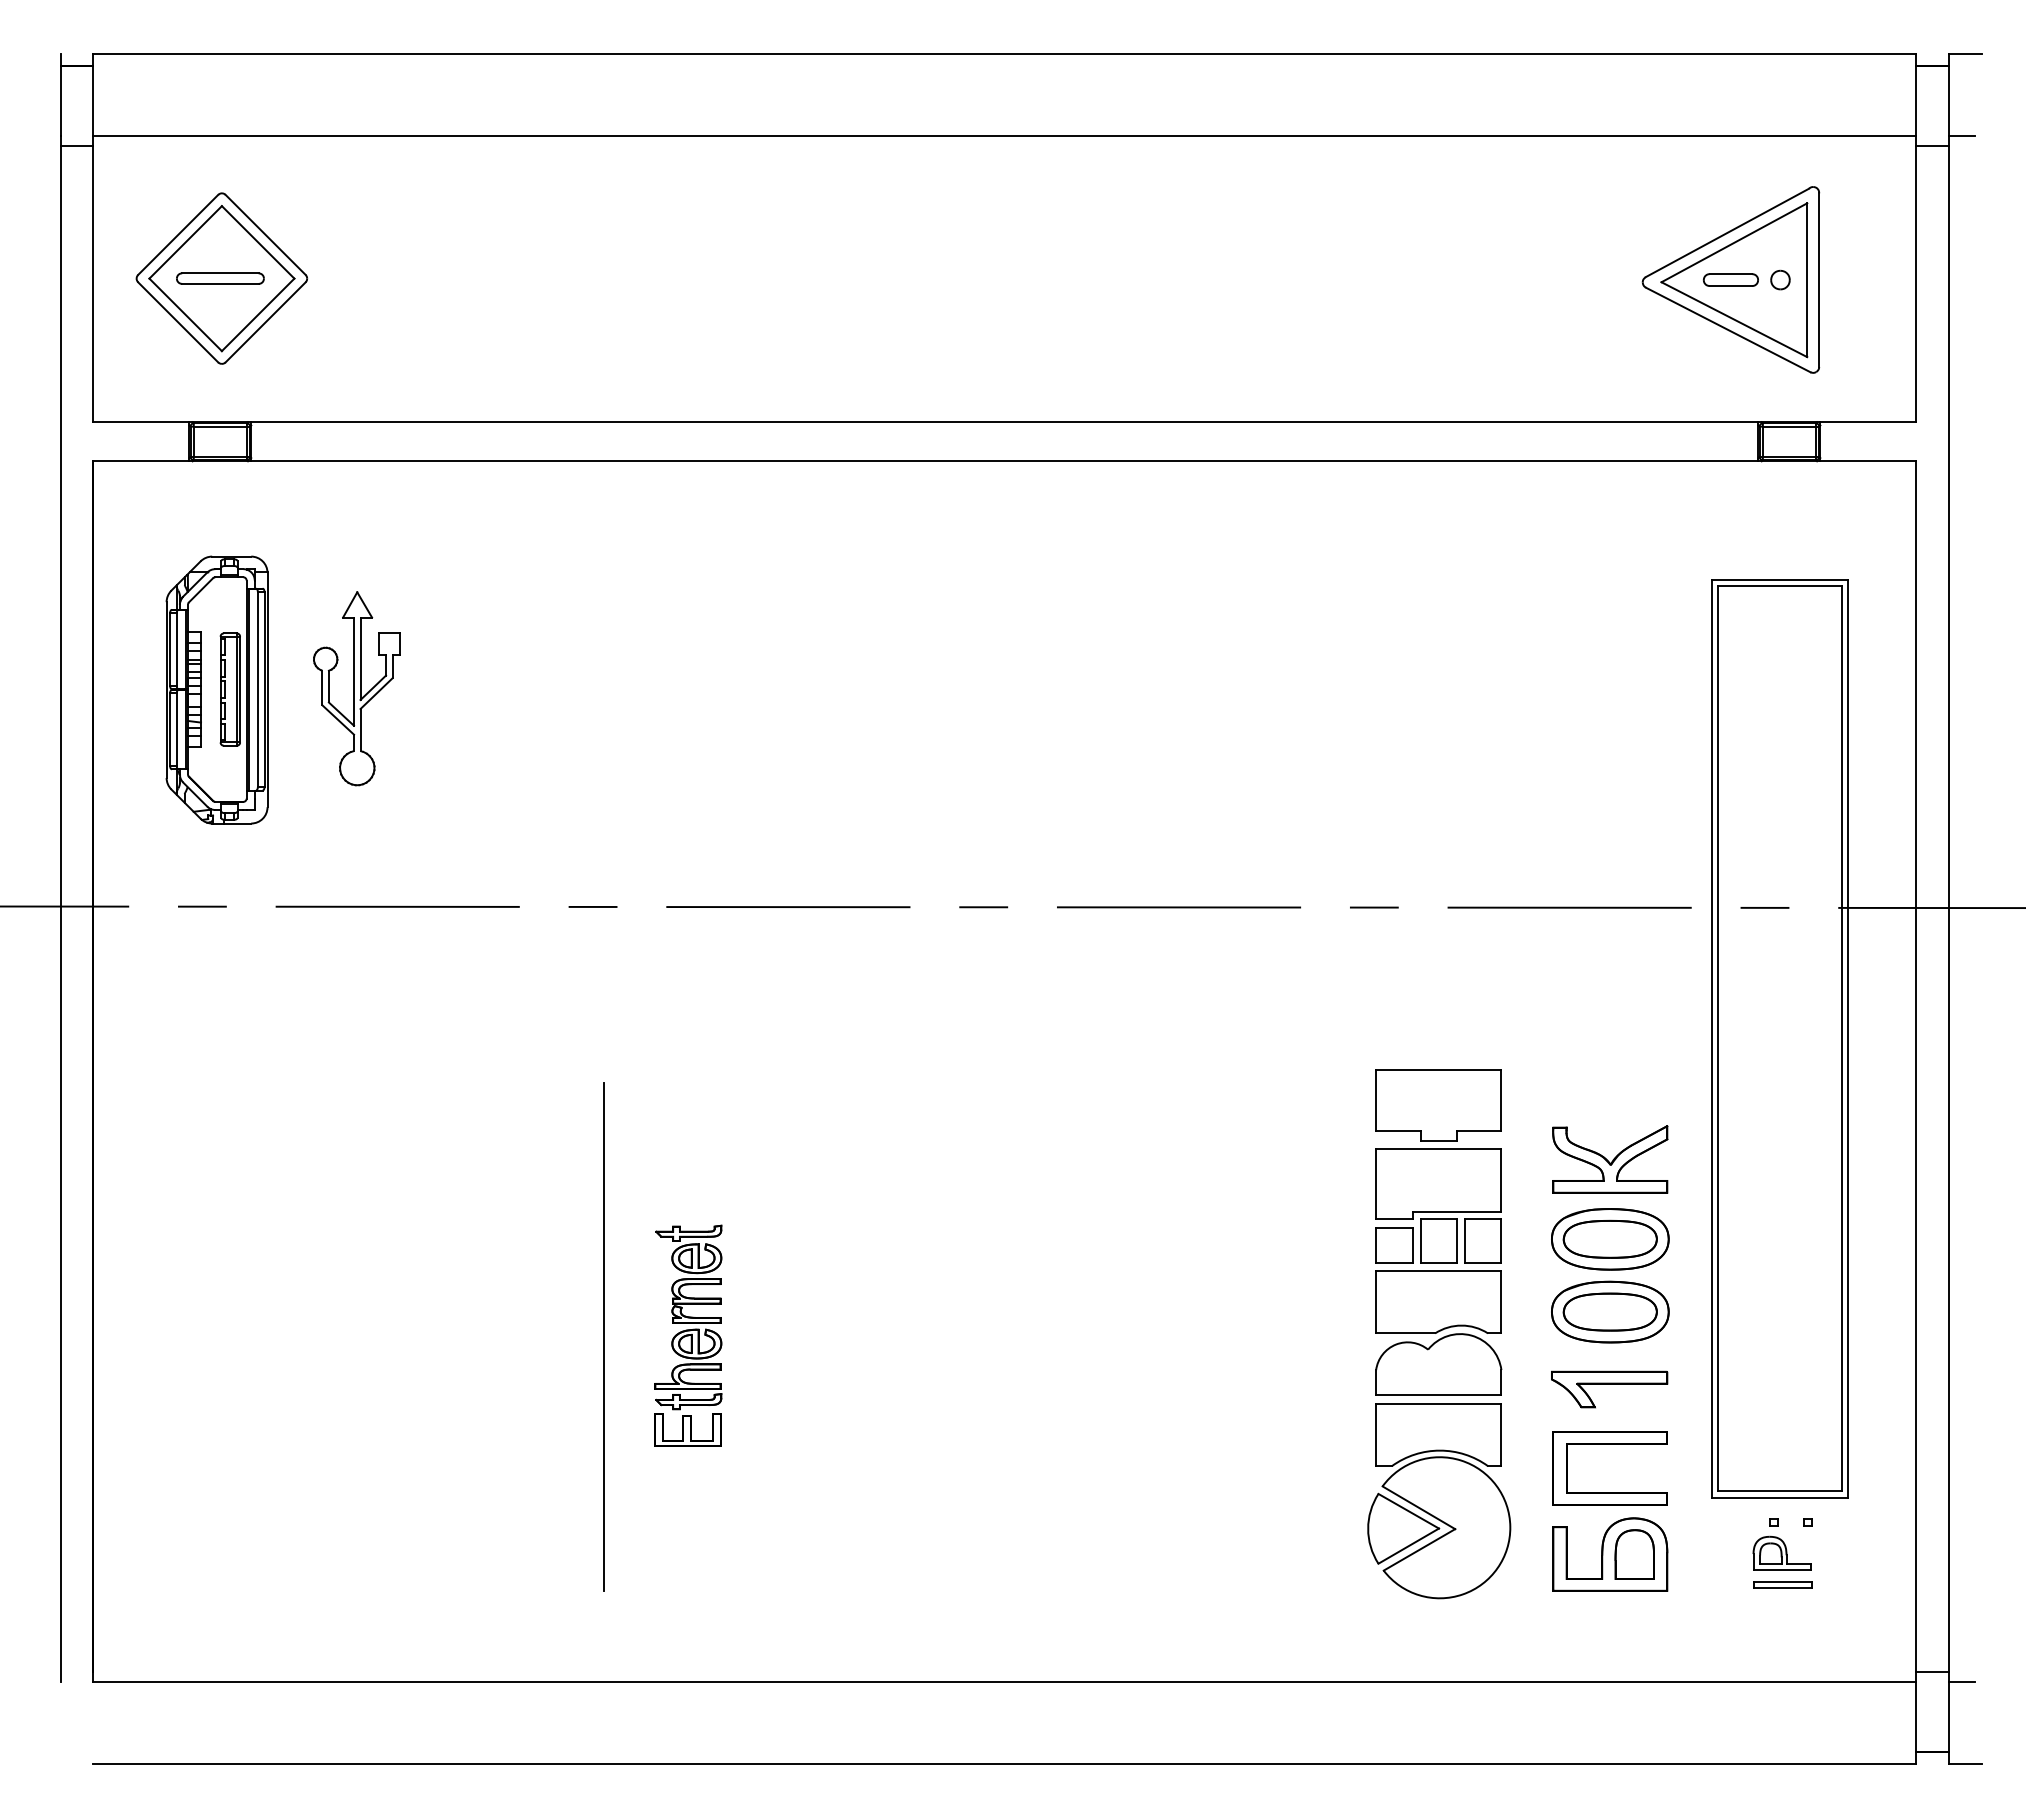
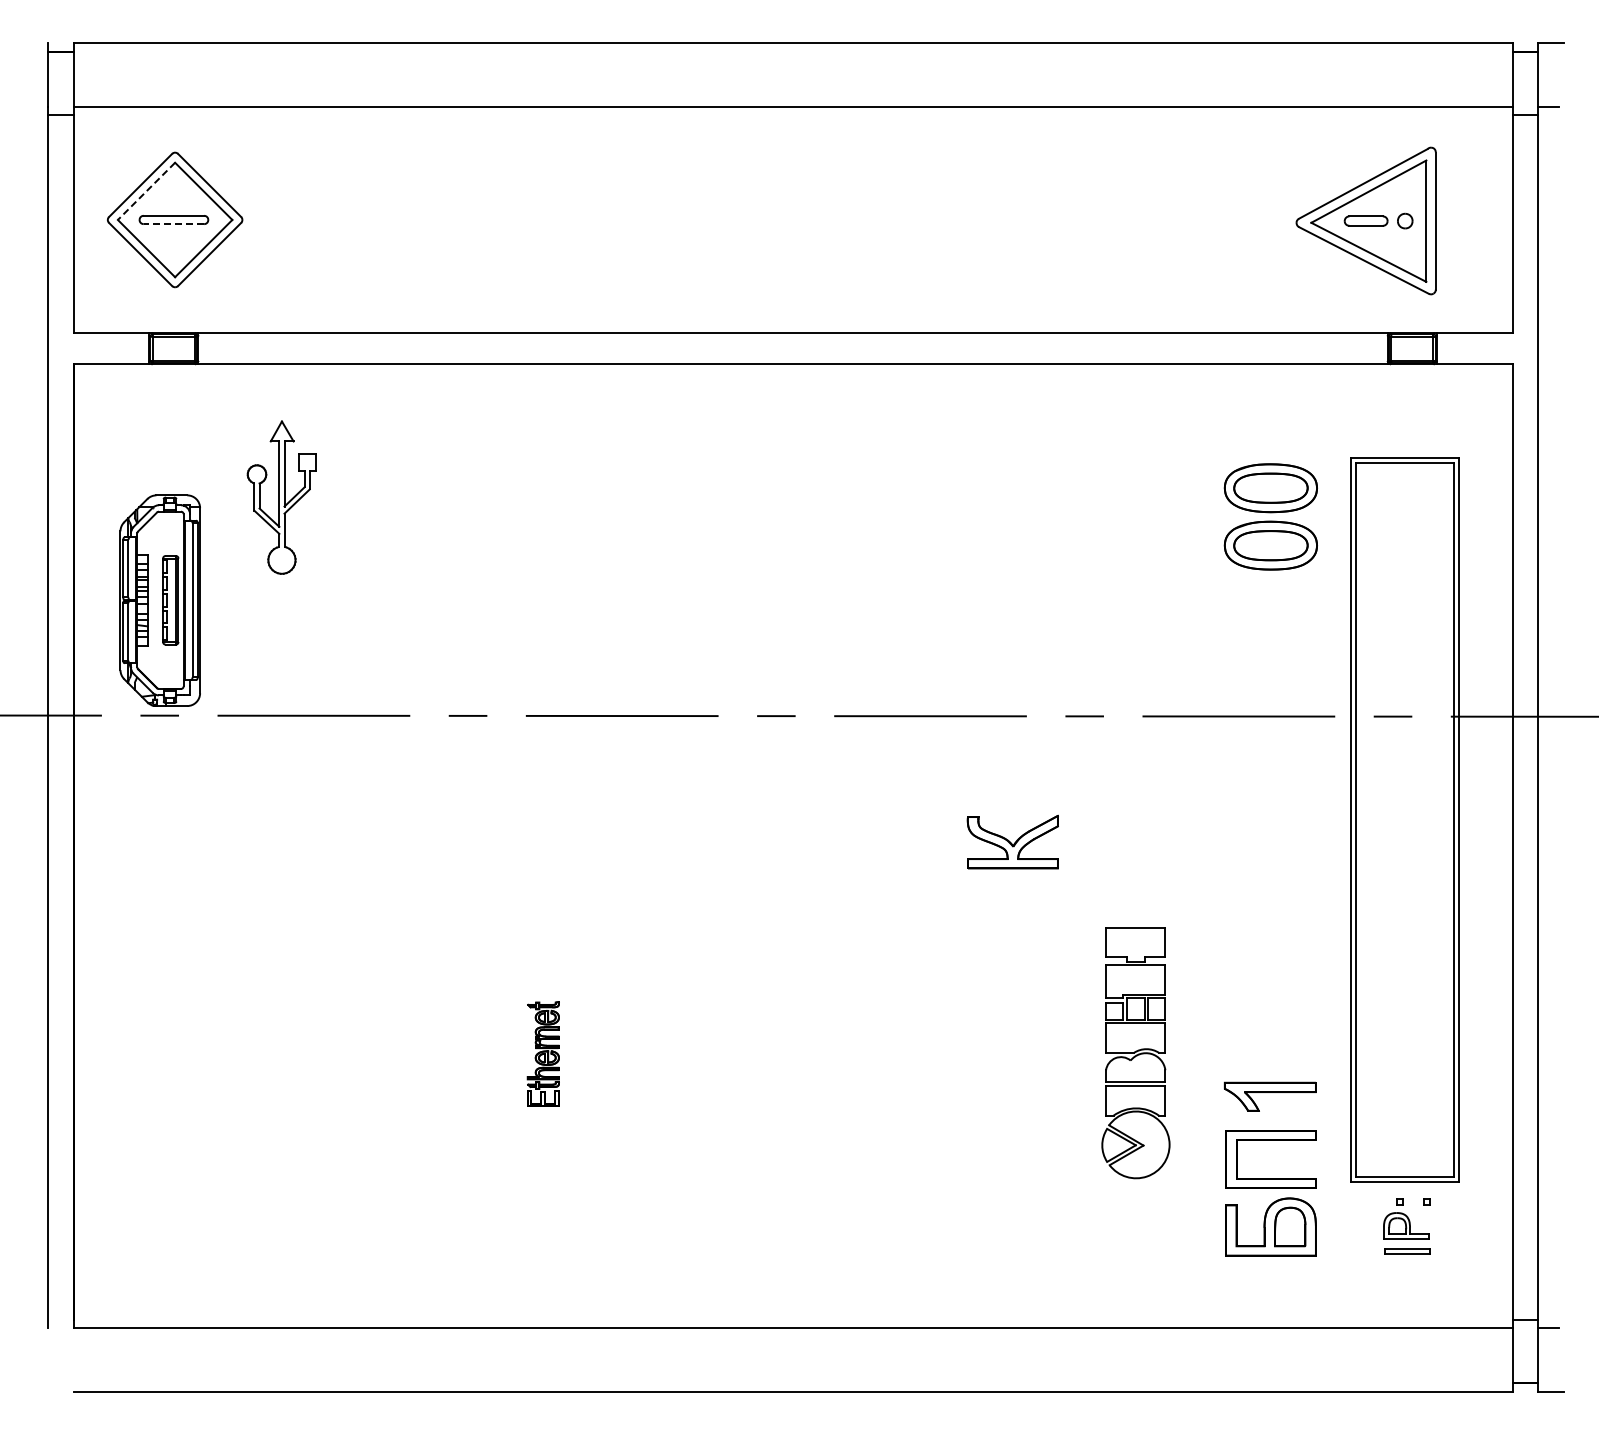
line: (185, 242) -> (146, 191), solid -> dashed
line: (219, 284) -> (173, 224), solid -> dashed
part: (356, 688) -> (281, 497), moved
part: (216, 689) -> (159, 600), moved
part: (1609, 1158) -> (1012, 841), moved
part: (1609, 1275) -> (1270, 516), moved
part: (688, 1334) -> (543, 1053), size x0.6
part: (1438, 1334) -> (1135, 1053), size x0.6
line: (603, 1337) -> (476, 1055), removed

